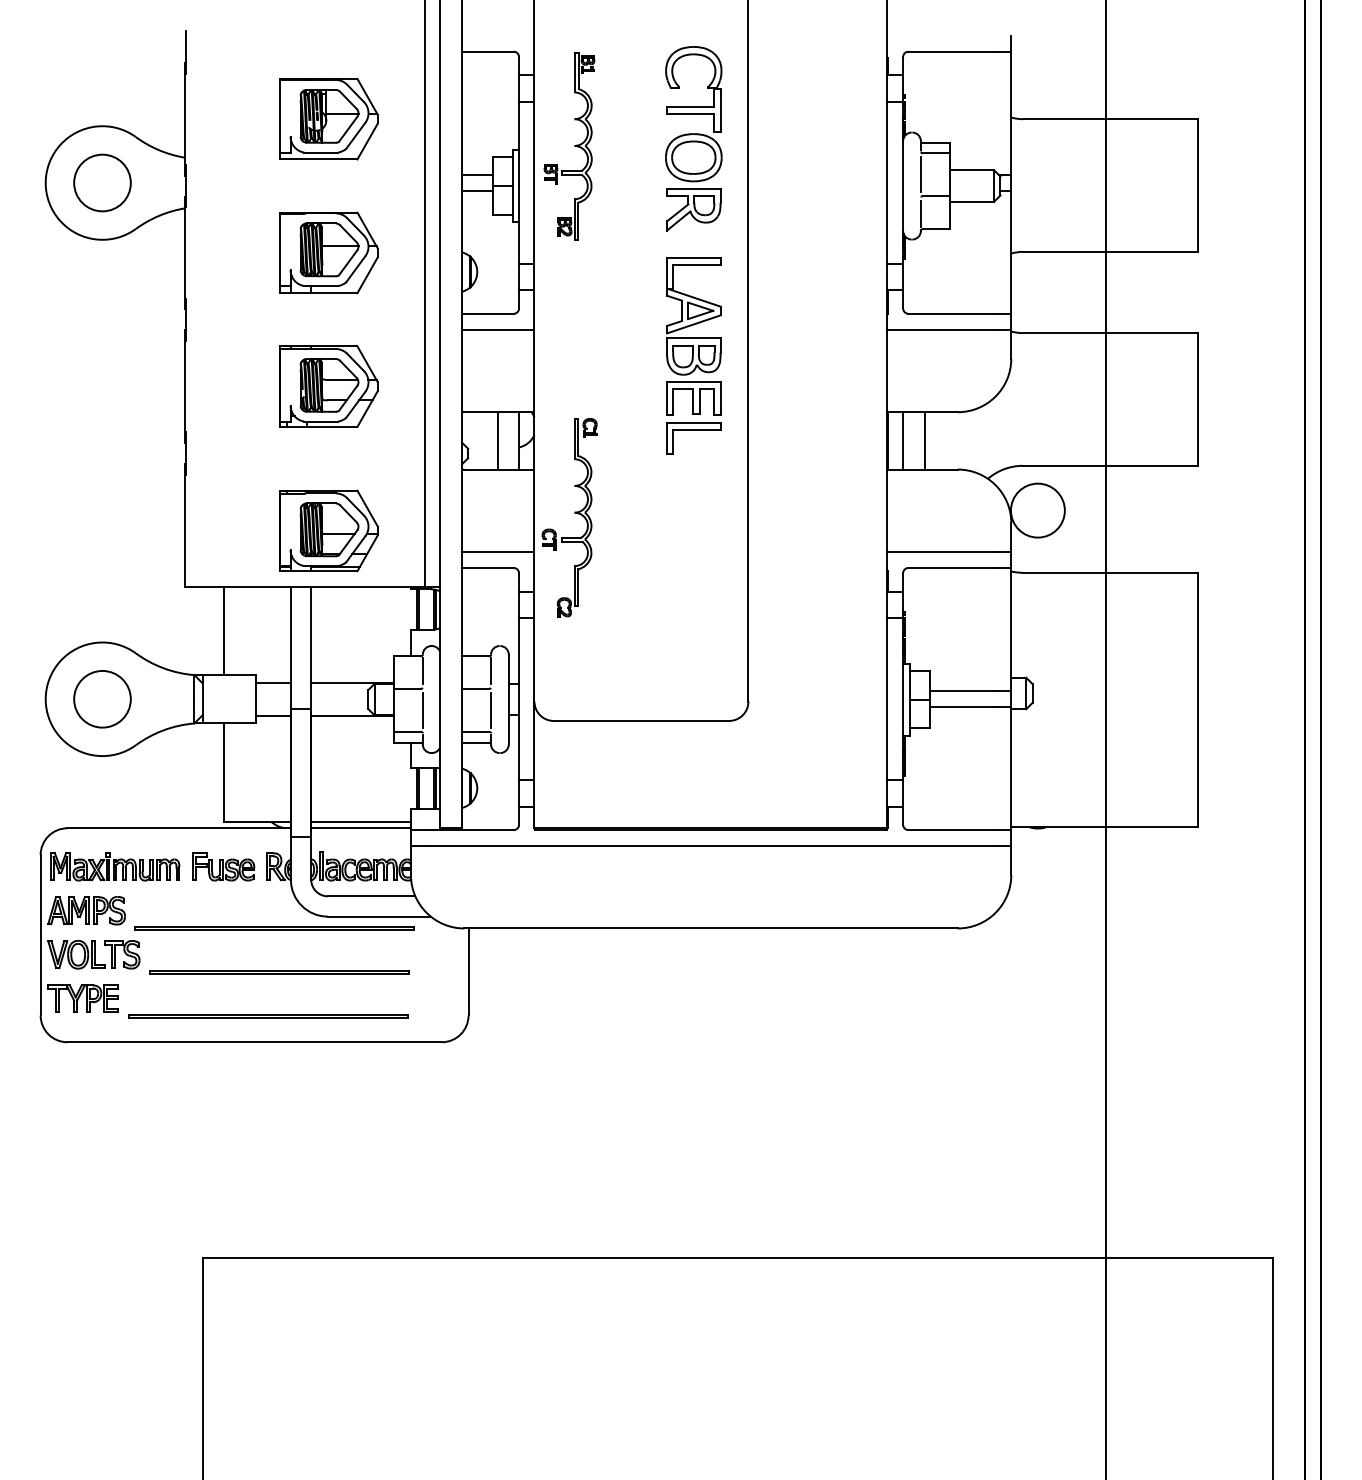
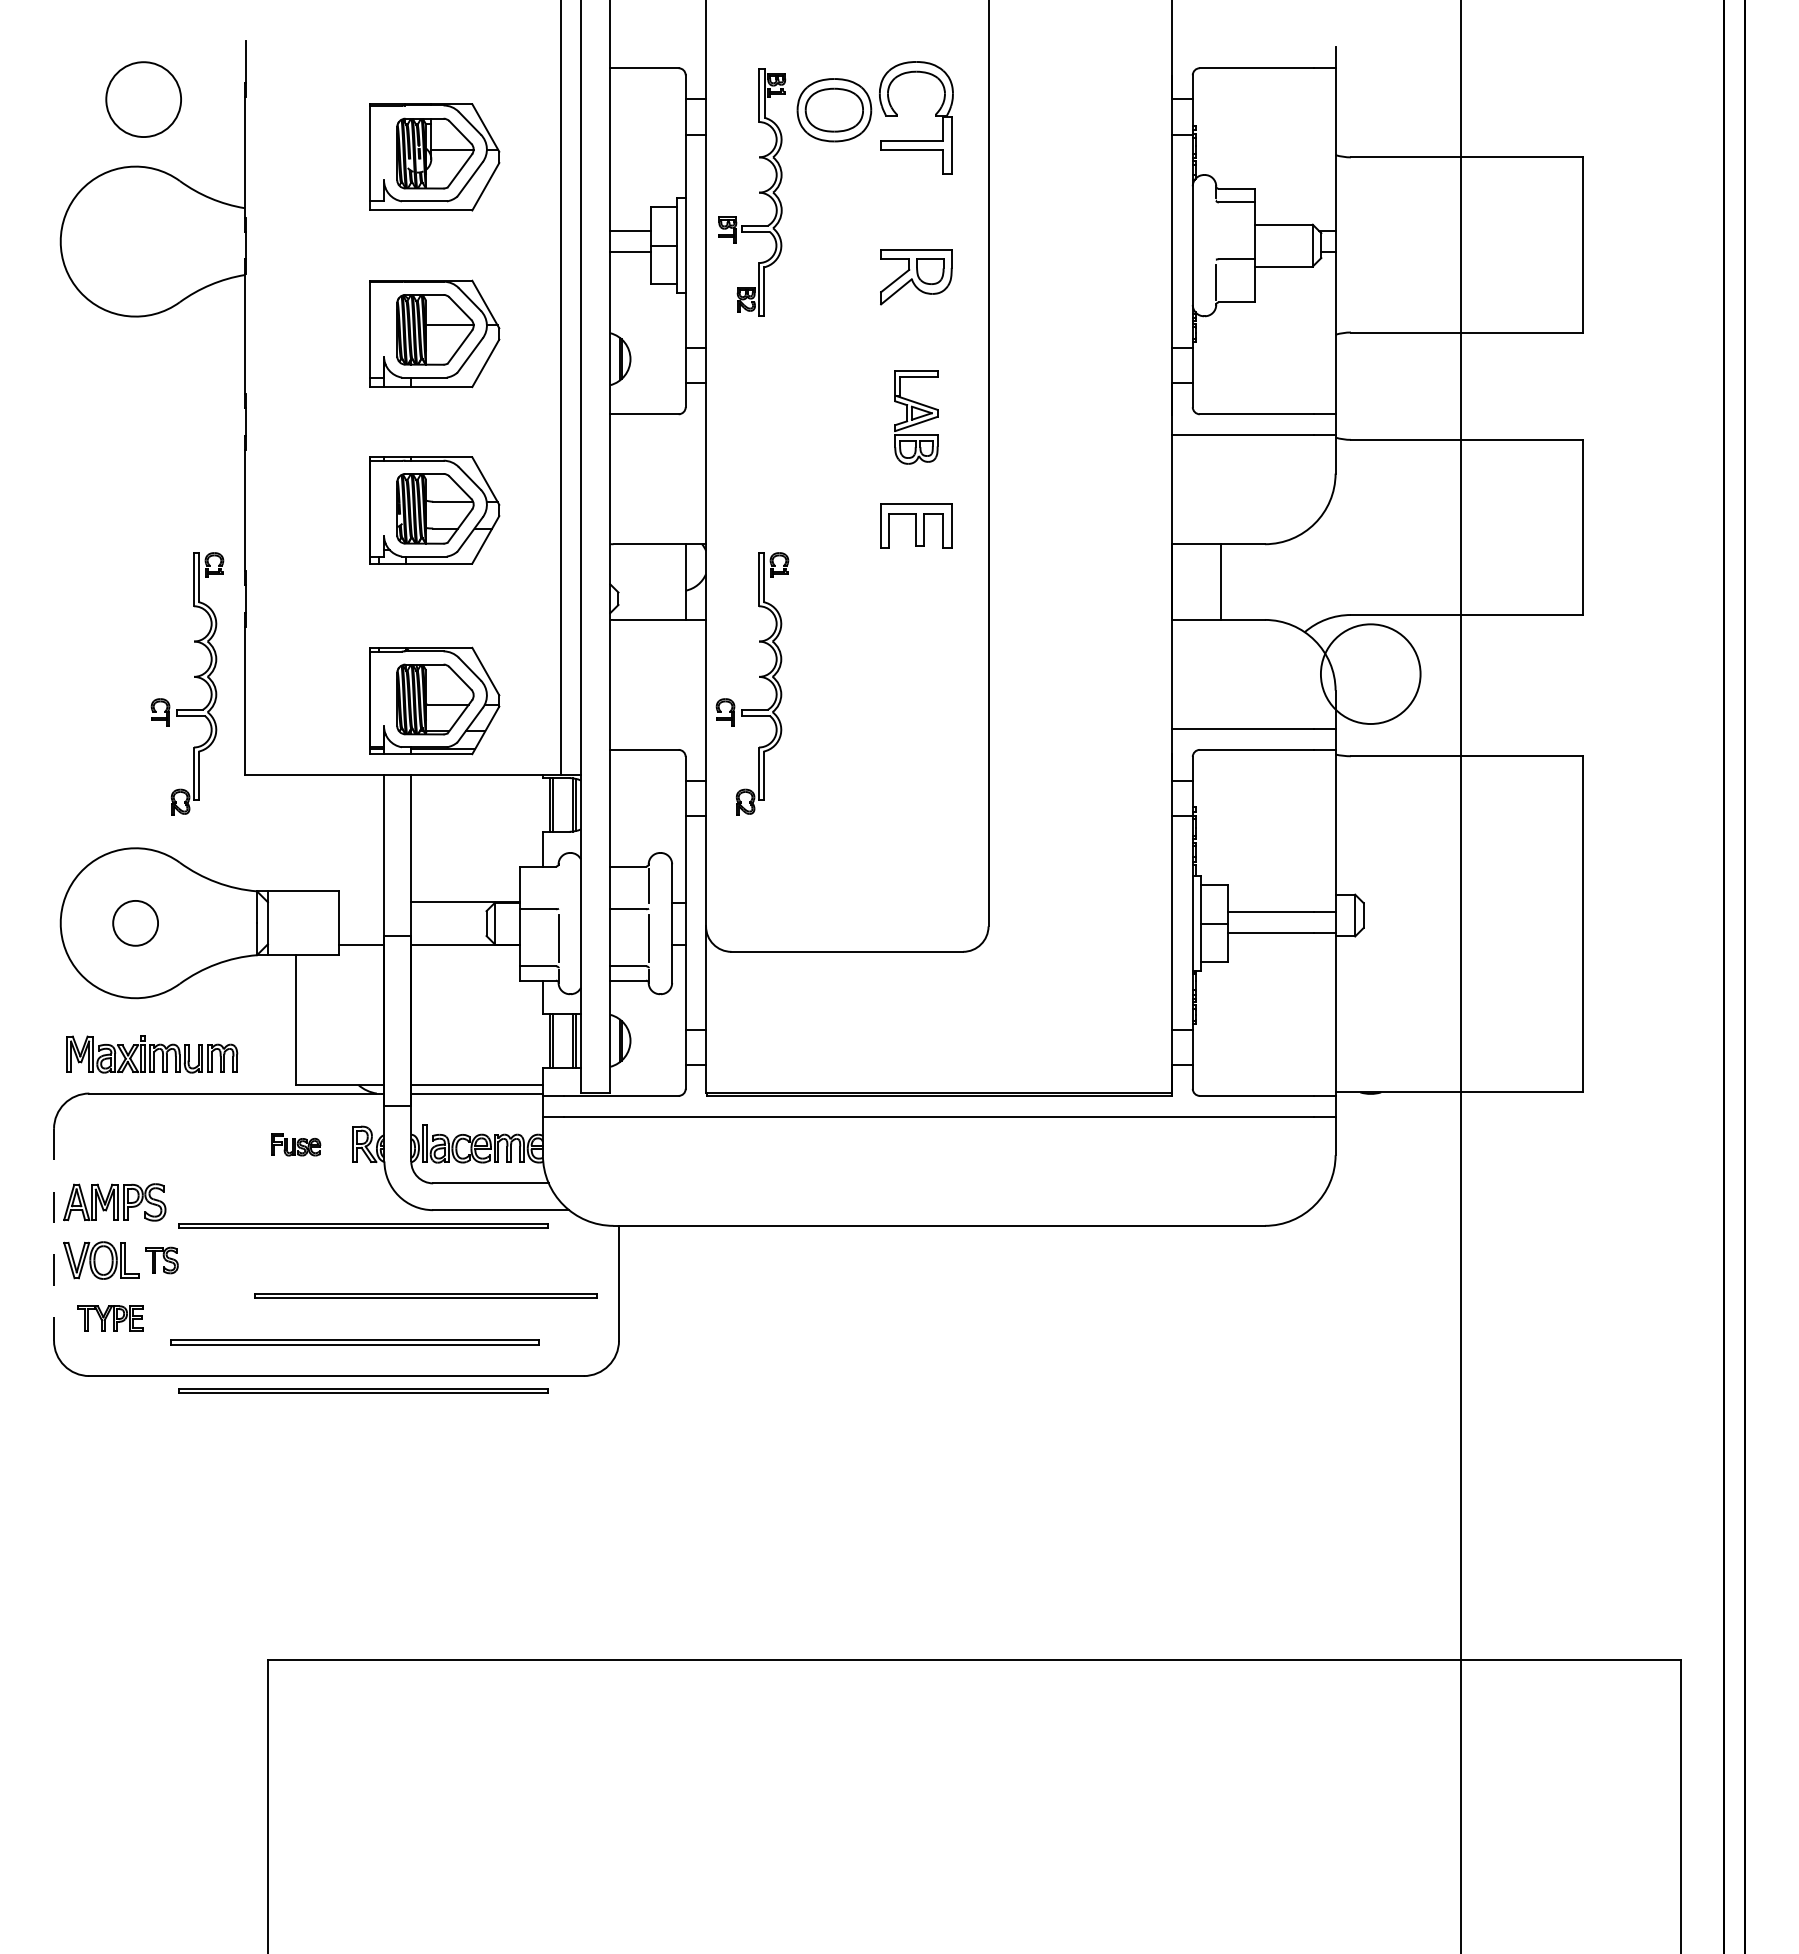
part: (693, 157) -> (834, 110), moved
line: (921, 173) -> (1216, 229), removed
circle: (102, 182) -> (143, 99), moved
part: (693, 316) -> (916, 417), size x0.6
line: (498, 329) -> (658, 435), removed
part: (693, 430) -> (916, 568), removed
line: (497, 440) -> (657, 581), removed
line: (902, 440) -> (1192, 581), removed
circle: (1037, 510) -> (1370, 673), size x1.4
part: (147, 513) -> (194, 677), added
line: (498, 551) -> (658, 728), removed
line: (223, 631) -> (295, 833), removed
line: (422, 670) -> (558, 885), removed
line: (273, 682) -> (361, 901), removed
circle: (102, 699) -> (135, 923), size x0.6
part: (115, 866) -> (152, 1054), moved
part: (224, 866) -> (296, 1144), size x0.6
line: (40, 935) -> (54, 1234), solid -> dashed
part: (122, 954) -> (161, 1260), size x0.7
part: (278, 972) -> (425, 1295), moved
part: (83, 998) -> (110, 1318), size x0.7
part: (275, 1053) -> (363, 1390), added

